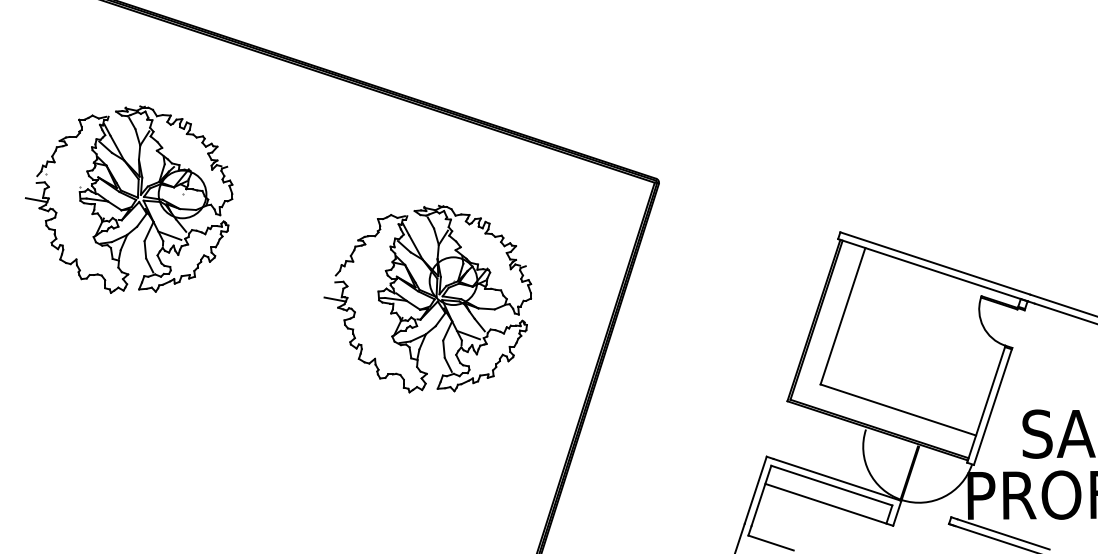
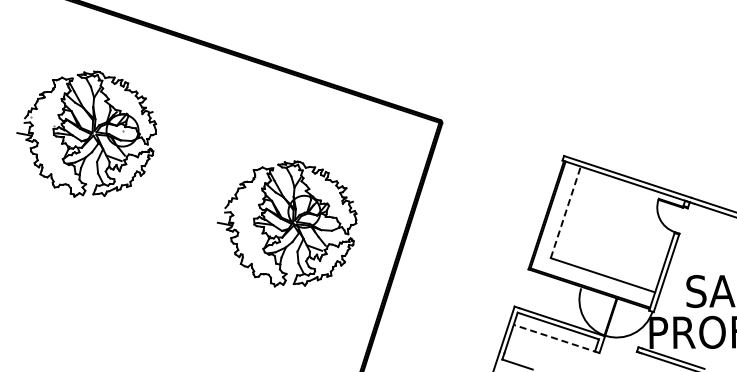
part: (426, 298) -> (286, 223), moved
line: (842, 314) -> (565, 211), solid -> dashed
line: (829, 504) -> (556, 338), solid -> dashed

